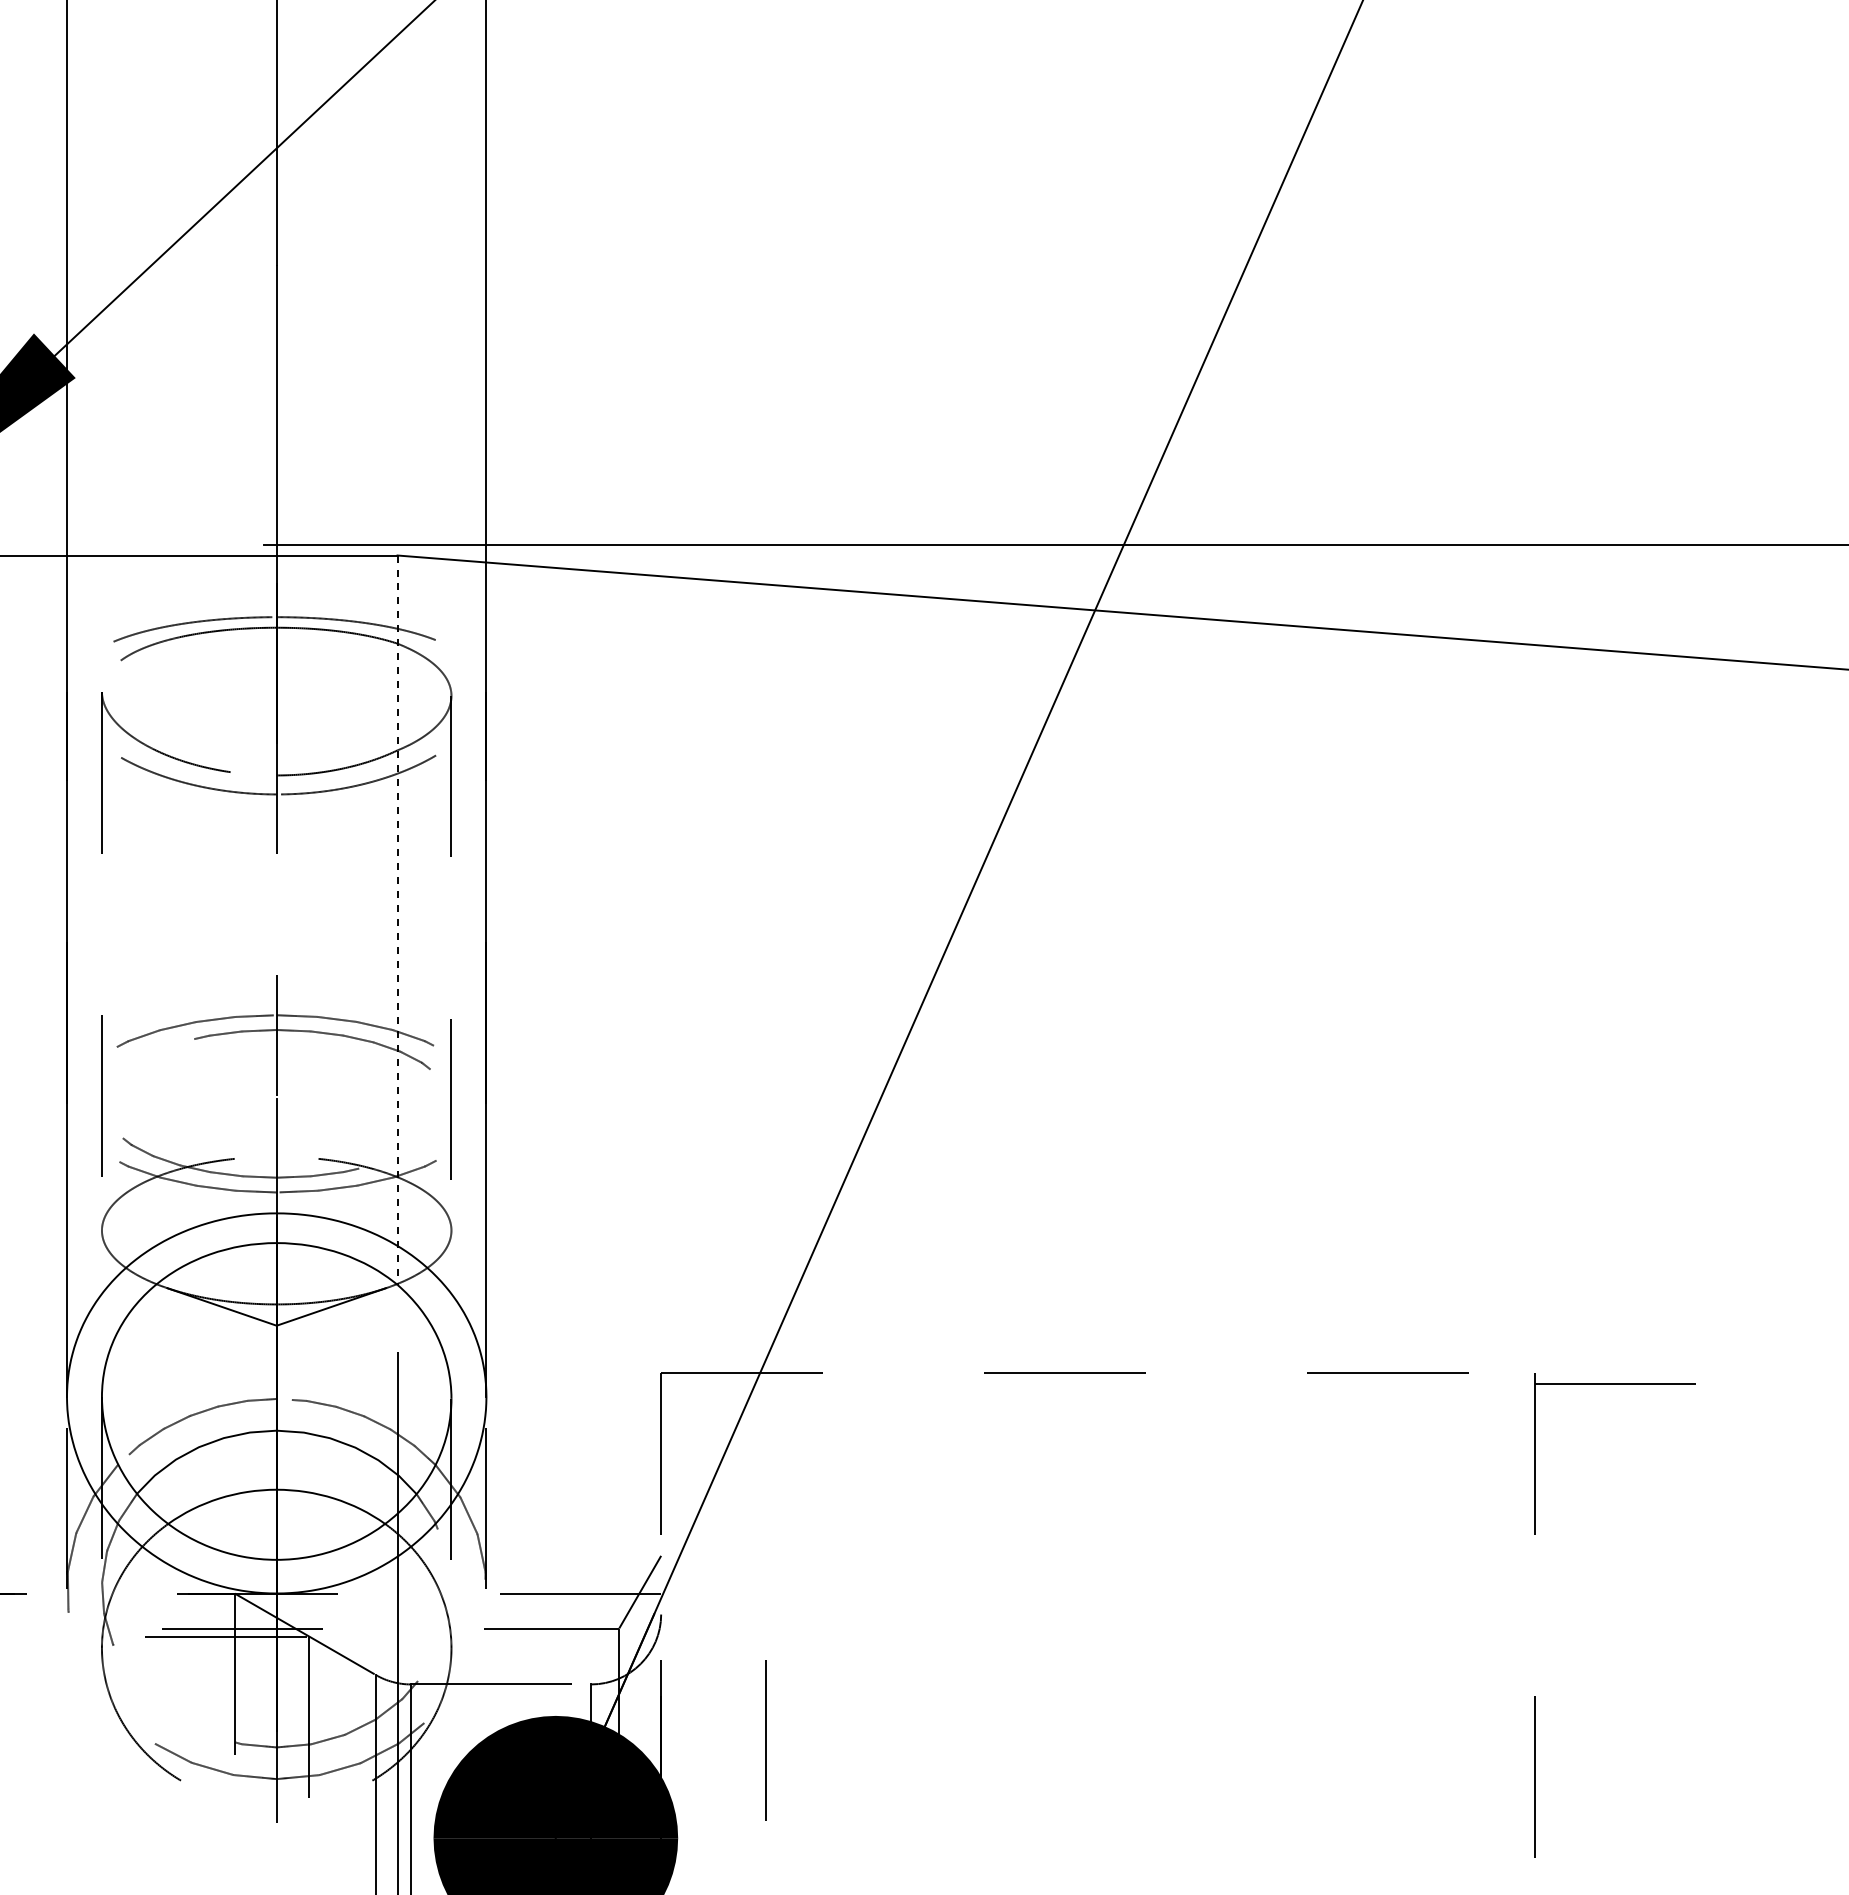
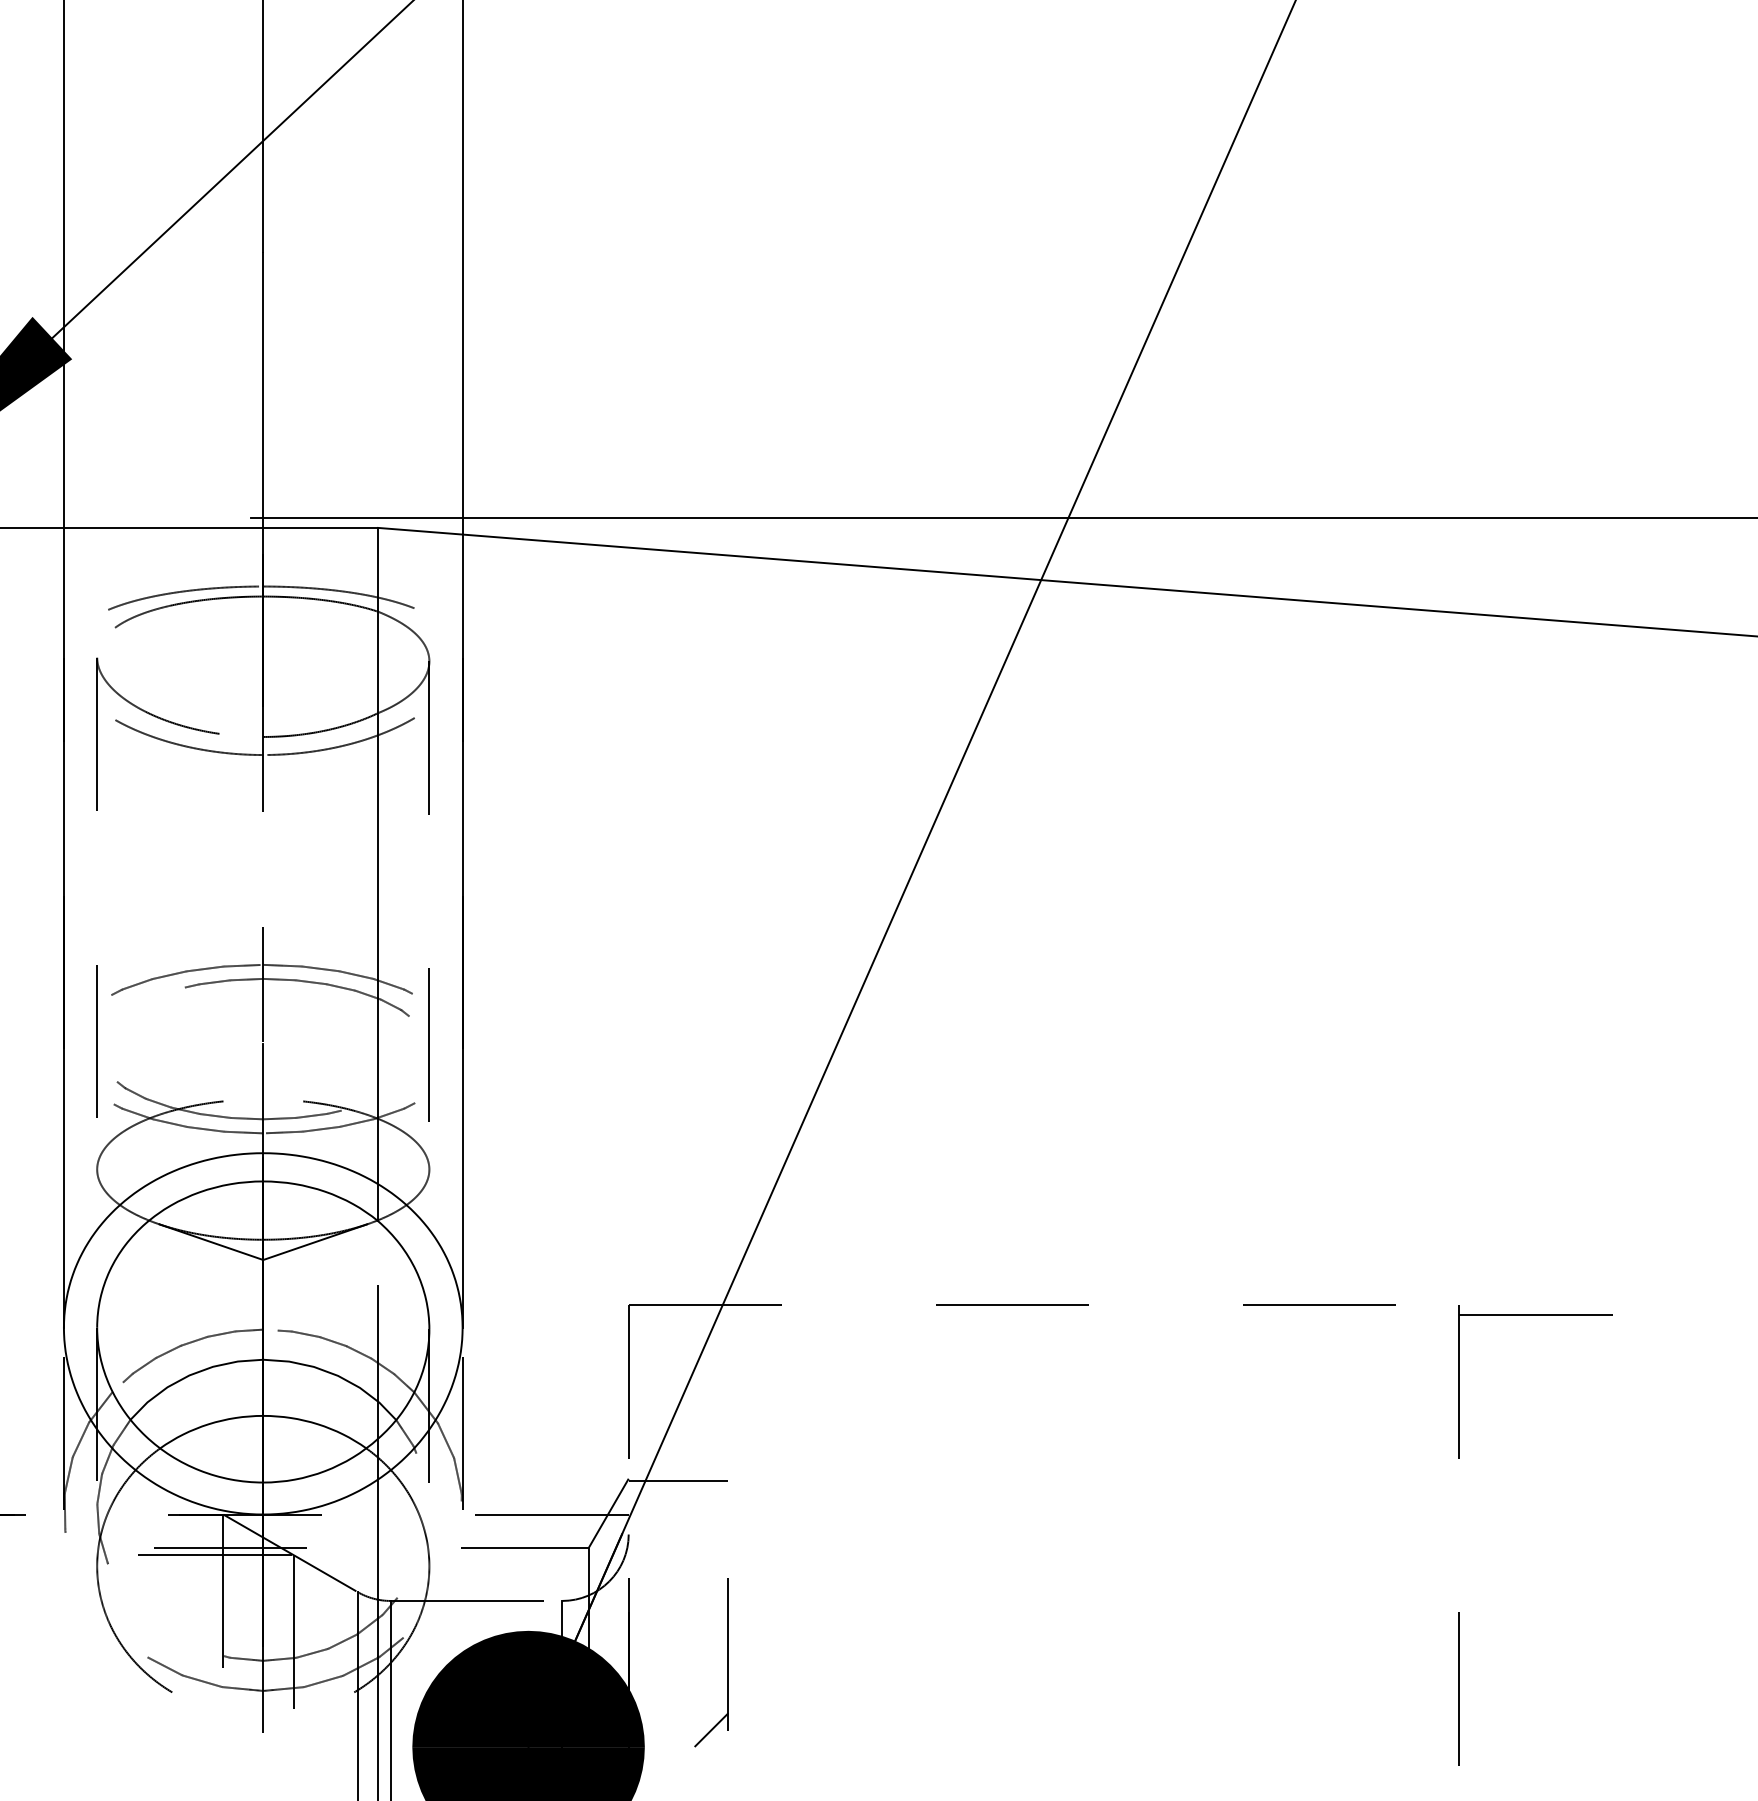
line: (397, 920) -> (378, 874), dashed -> solid
line: (713, 1558) -> (678, 1481), added
line: (748, 1820) -> (711, 1730), added

